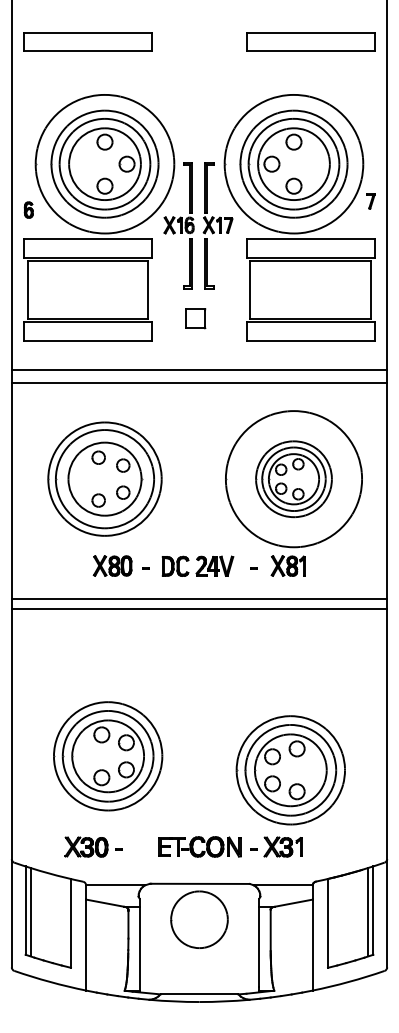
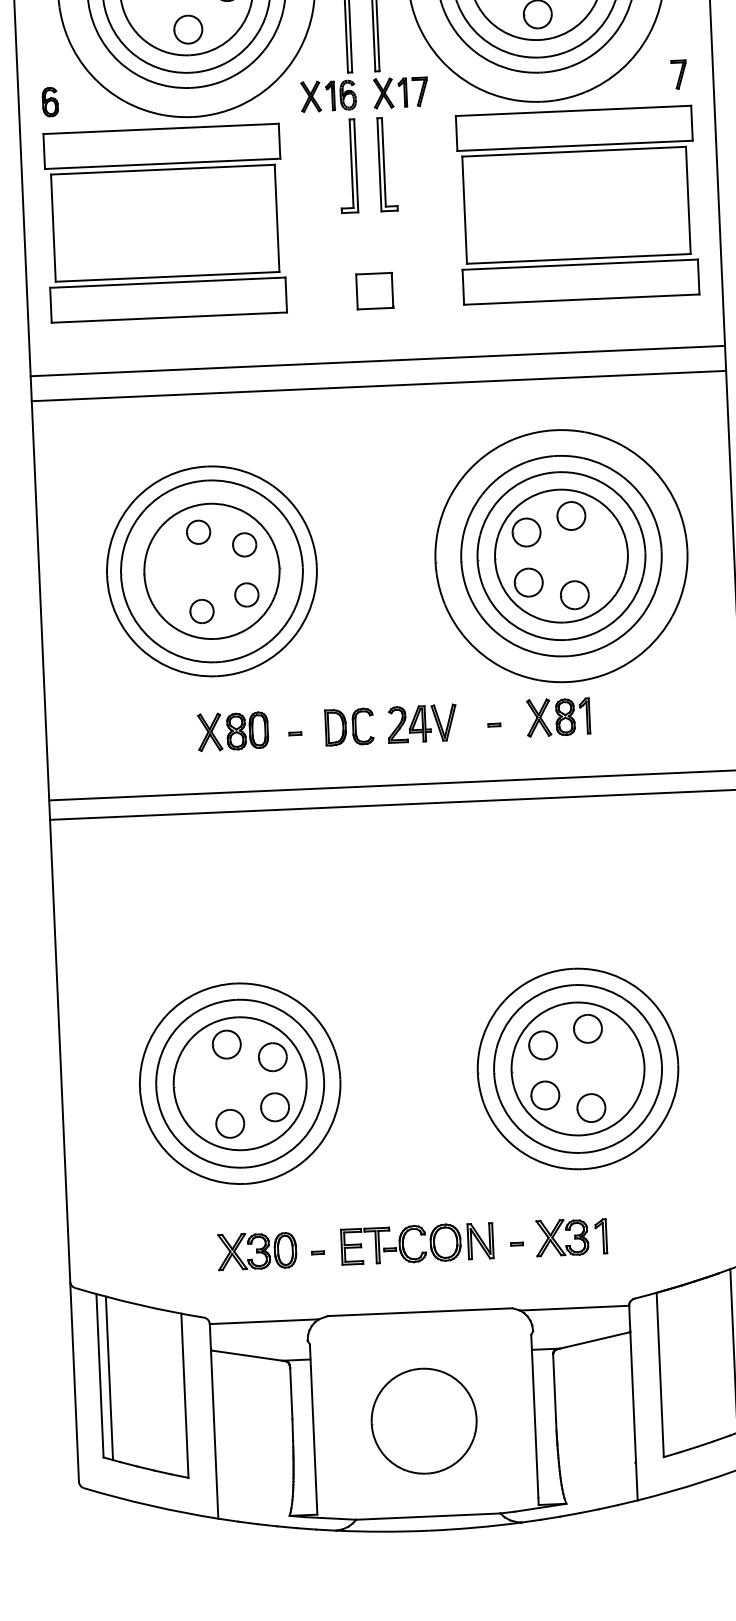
part: (370, 201) -> (678, 75), moved
part: (28, 209) -> (49, 101), moved
part: (195, 318) -> (374, 290), moved
part: (293, 479) -> (560, 556), size x1.43
part: (290, 770) -> (577, 1069), moved
part: (93, 846) -> (270, 1249), moved
part: (199, 919) -> (424, 1420), moved

